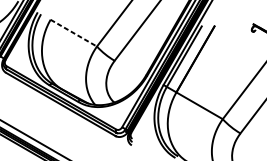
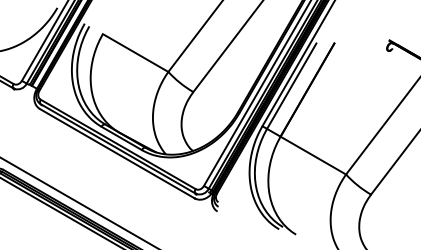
line: (73, 33) -> (135, 53), dashed -> solid

